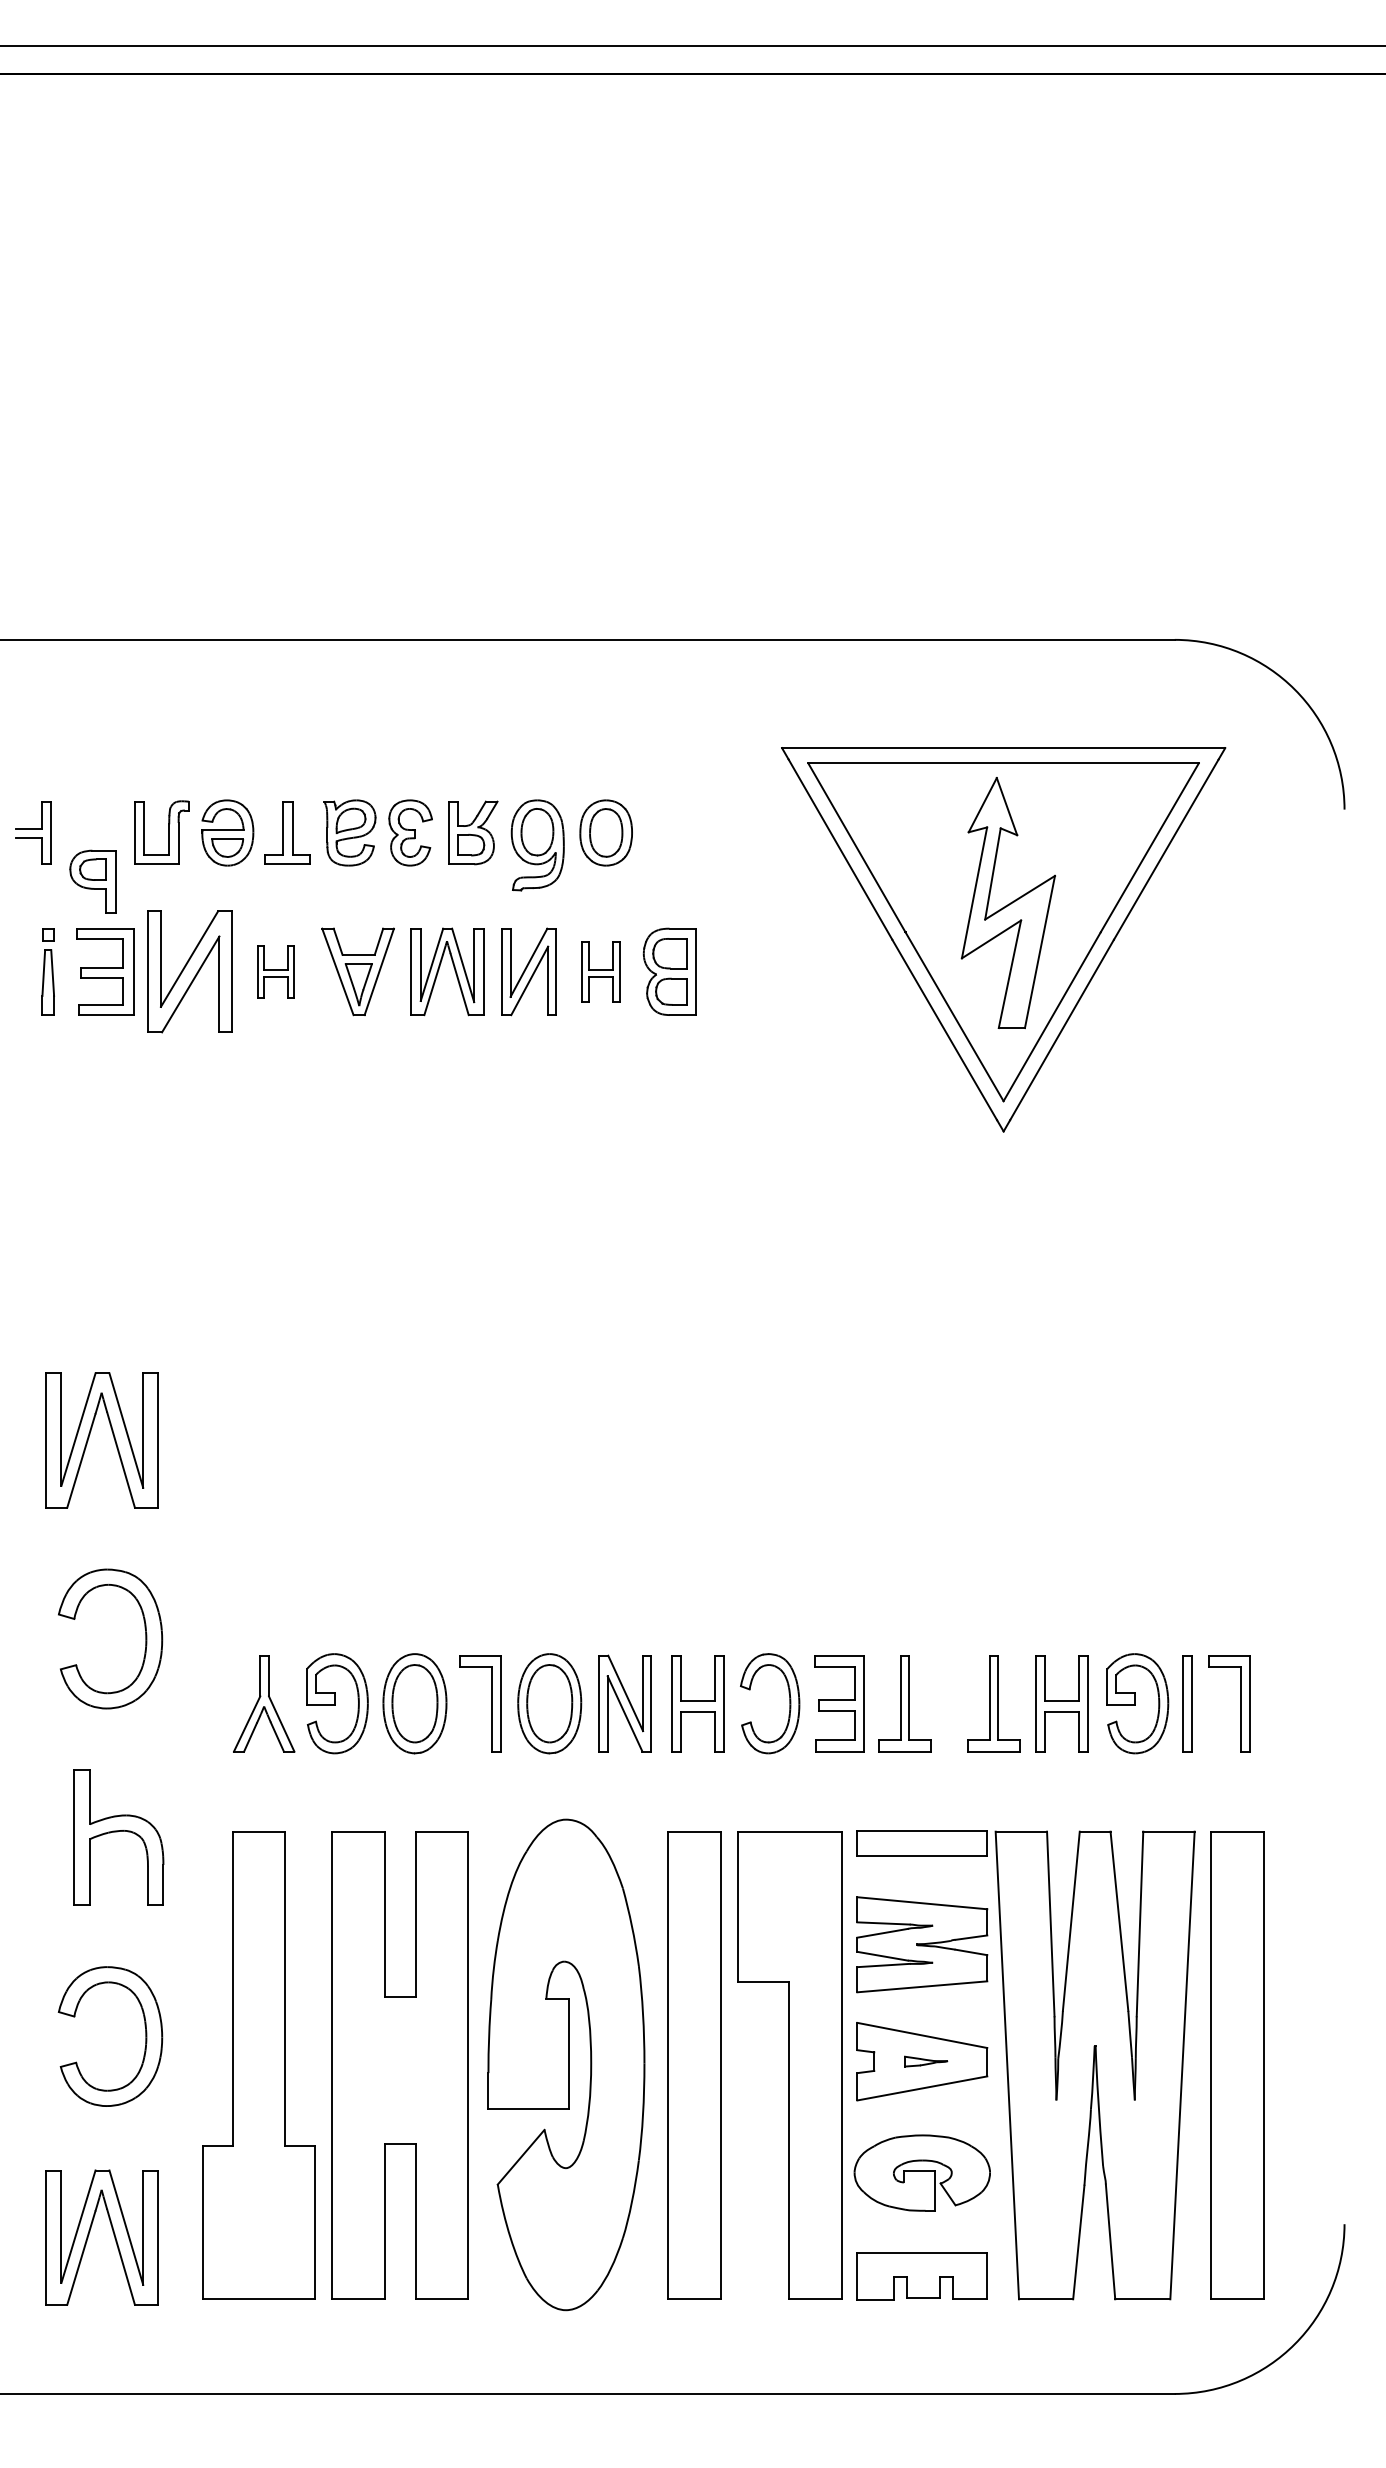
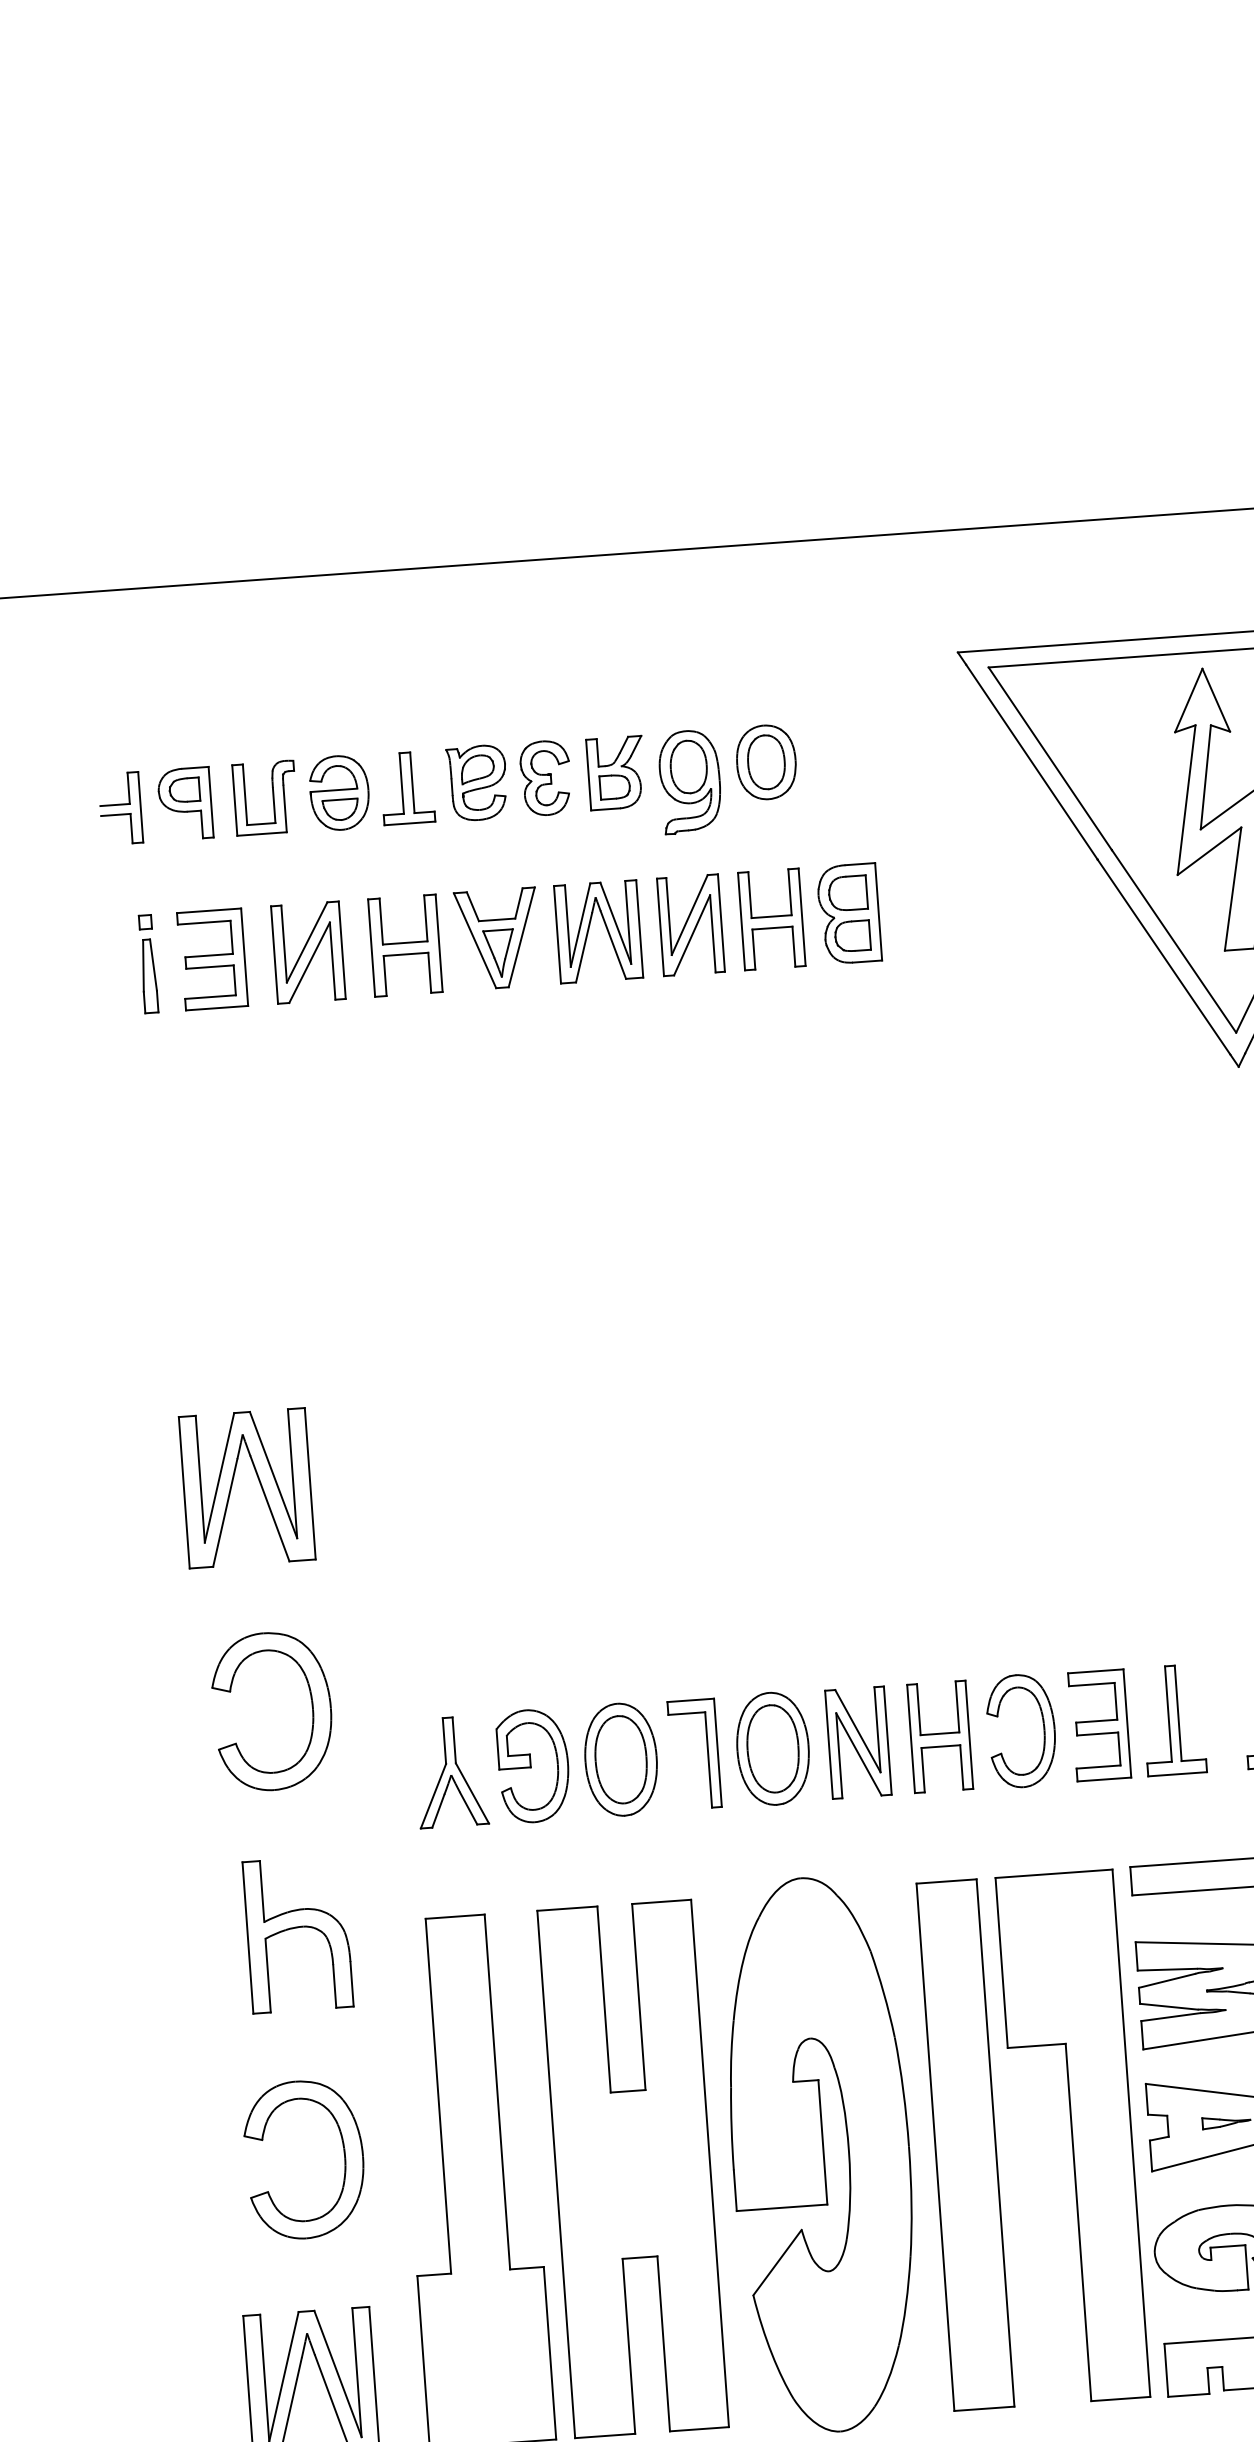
part: (92, 881) -> (184, 803), moved
part: (189, 971) -> (307, 952), size x0.71
part: (275, 971) -> (404, 945), size x1.67
part: (600, 971) -> (771, 919), size x1.43

